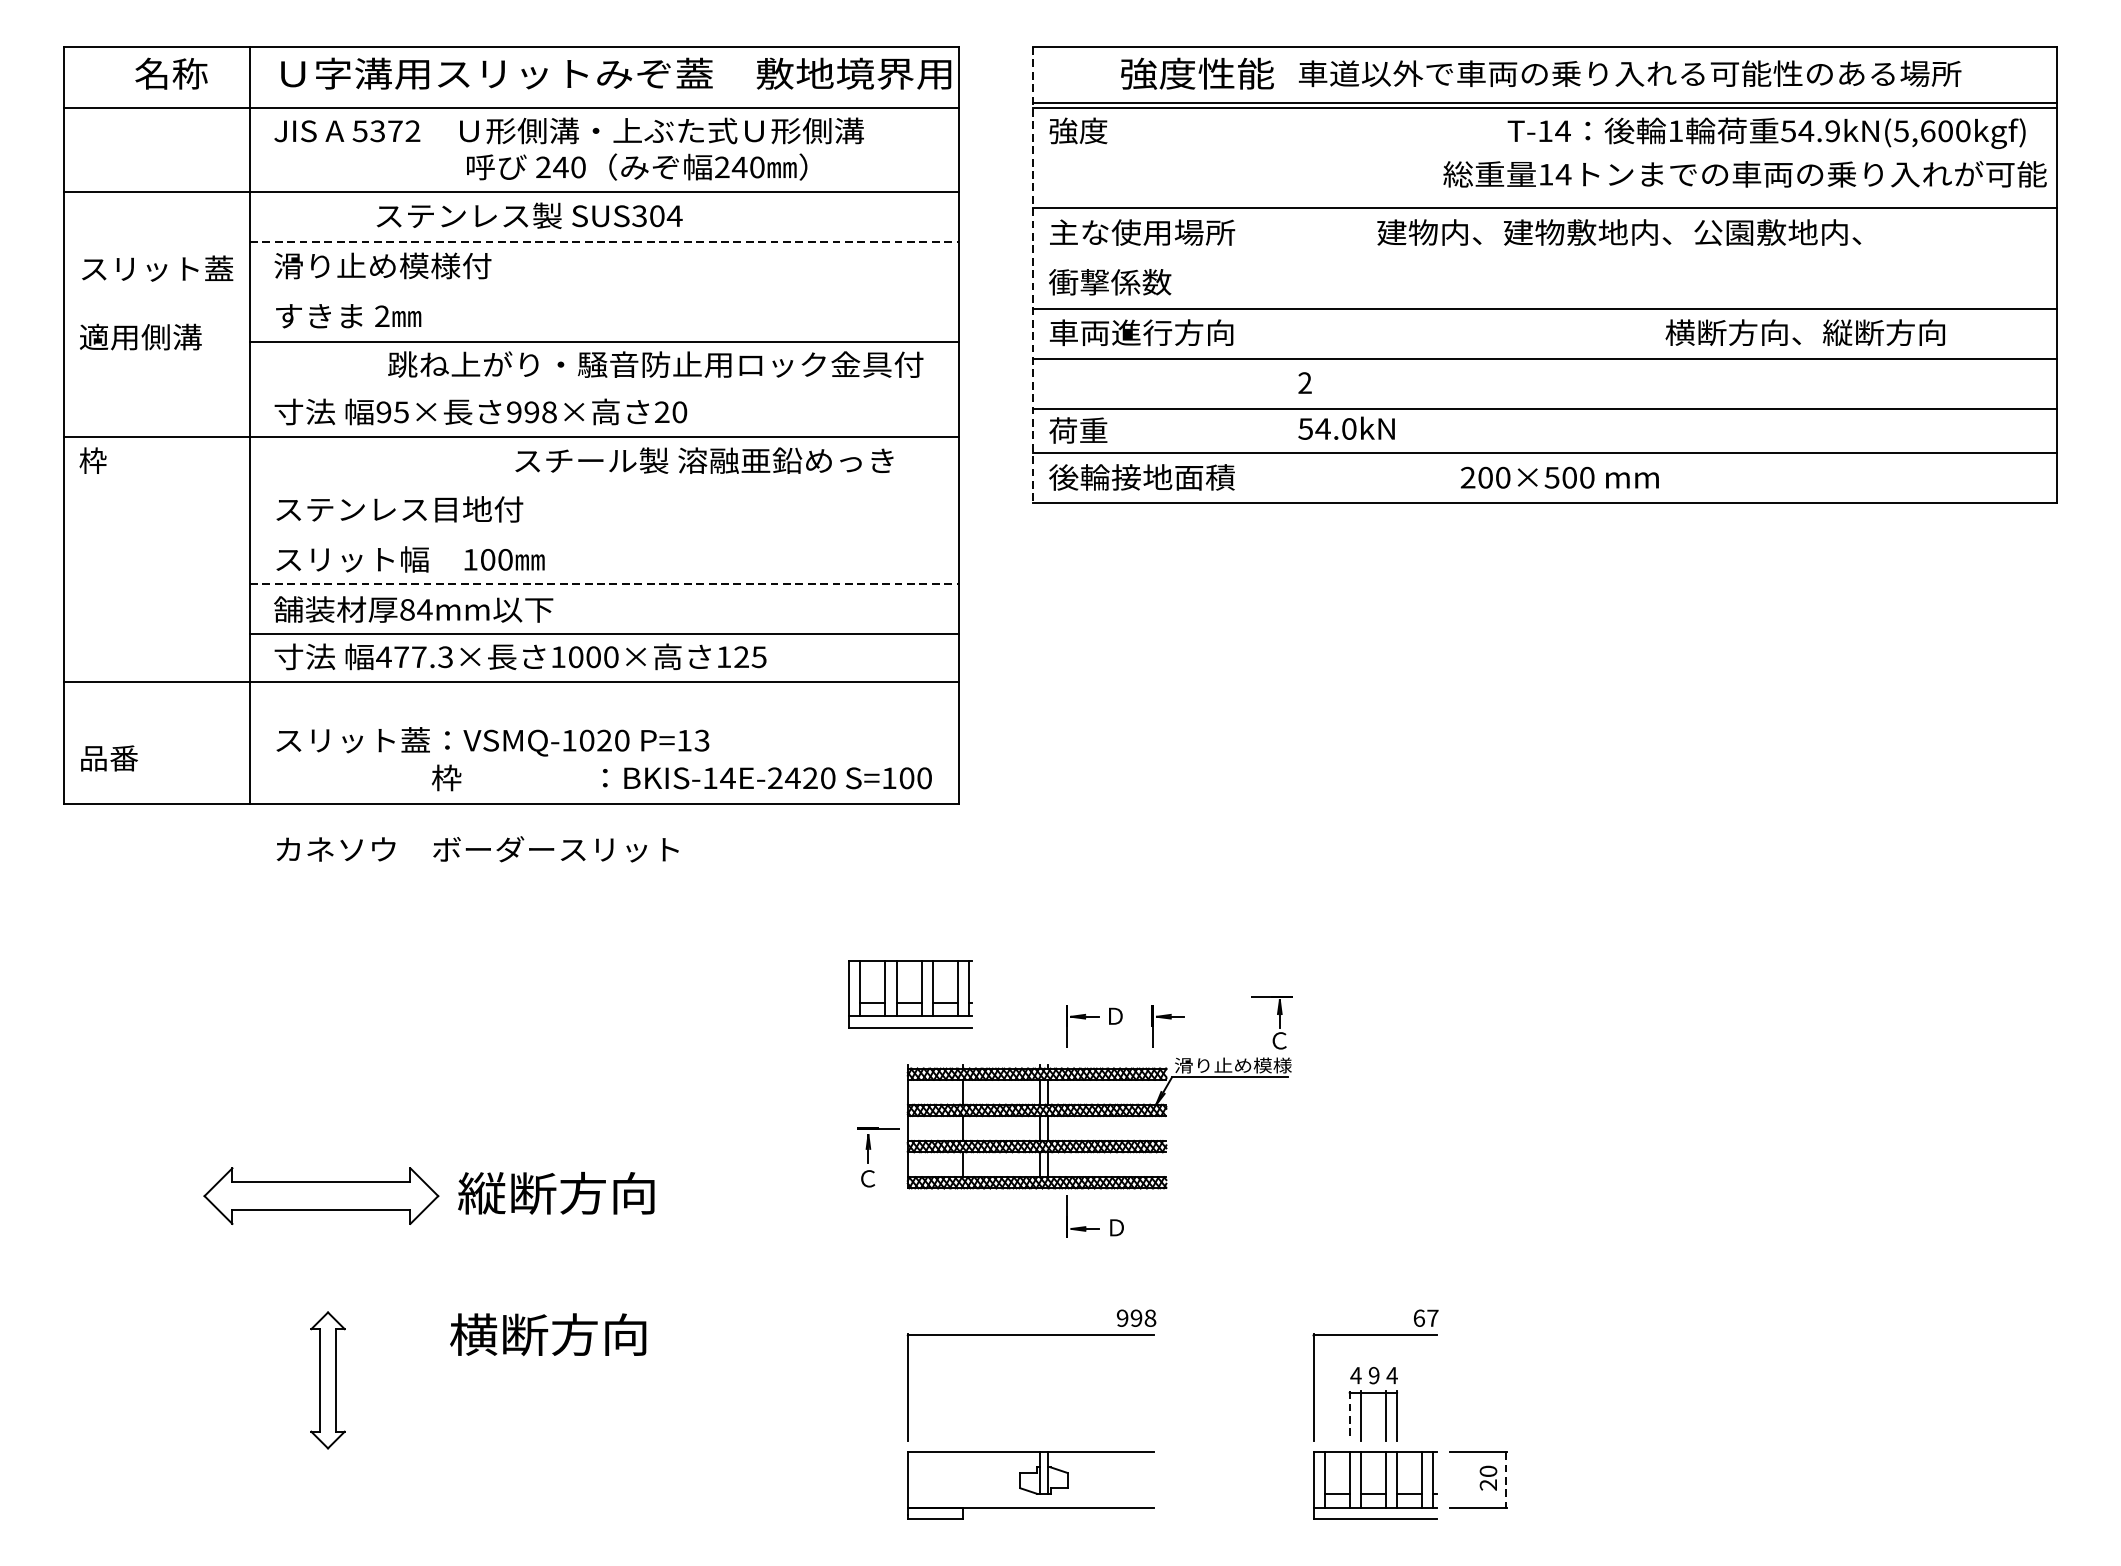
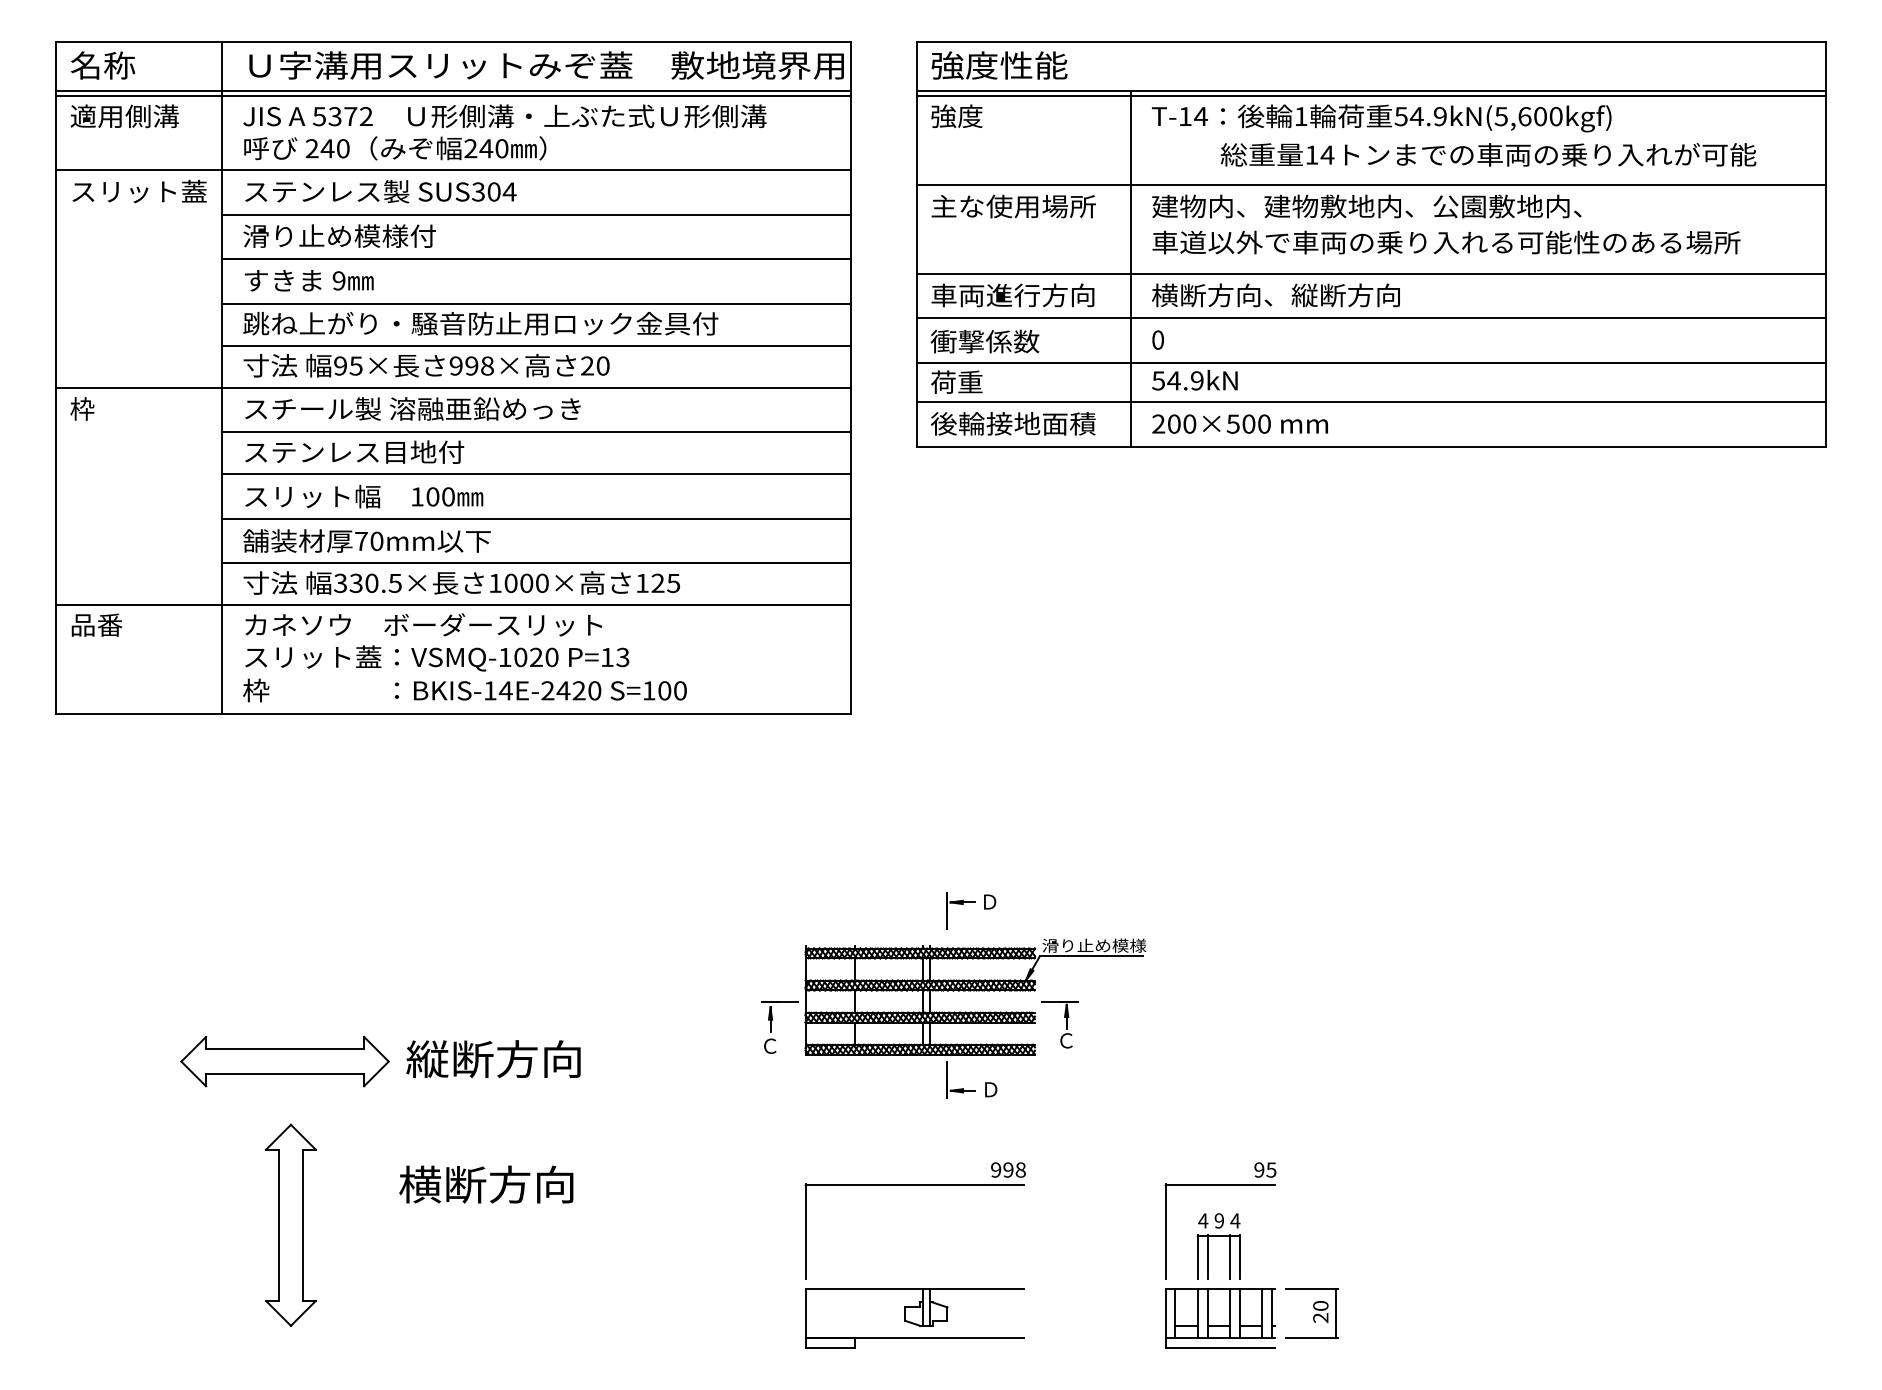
text: (172, 73) -> (103, 65), moved
text: (1197, 73) -> (999, 65), moved
text: (1630, 73) -> (1446, 242), moved
line: (511, 102) -> (453, 91), added
text: (1766, 133) -> (1381, 118), moved
text: (637, 167) -> (395, 148), moved
text: (1745, 173) -> (1488, 154), moved
text: (529, 215) -> (380, 191), moved
text: (1618, 232) -> (1366, 206), moved
line: (604, 241) -> (536, 214), dashed -> solid
text: (157, 268) -> (139, 191), moved
line: (1032, 275) -> (916, 244), dashed -> solid
text: (1109, 282) -> (984, 341), moved
line: (604, 292) -> (536, 259), added
line: (1274, 302) -> (1130, 268), added
text: (381, 315) -> (338, 280), 2 -> 9
text: (1804, 332) -> (1275, 295), moved
text: (140, 336) -> (124, 115), moved
text: (655, 364) -> (480, 323), moved
text: (1304, 382) -> (1157, 339), 2 -> 0
line: (604, 389) -> (536, 345), added
text: (1349, 428) -> (1197, 380), 54.0kN -> 54.9kN
text: (703, 460) -> (412, 408), moved
text: (1559, 477) -> (1239, 423), moved
line: (604, 487) -> (536, 432), added
line: (604, 534) -> (536, 474), added
line: (604, 584) -> (536, 518), dashed -> solid
text: (416, 610) -> (369, 541), 84mm -> 70mm
text: (414, 657) -> (367, 583), 477.3× -> 330.5×
text: (108, 757) -> (96, 624), moved
text: (681, 777) -> (464, 690), moved
text: (477, 848) -> (423, 624), moved
part: (911, 994) -> (808, 882), removed
part: (1279, 1022) -> (1066, 1024), moved
part: (1168, 1025) -> (1036, 910), removed
text: (1426, 1317) -> (1265, 1169), 67 -> 95
part: (327, 1379) -> (290, 1224), size x1.67
line: (1349, 1416) -> (1197, 1257), dashed -> solid
line: (1506, 1479) -> (1336, 1313), dashed -> solid

